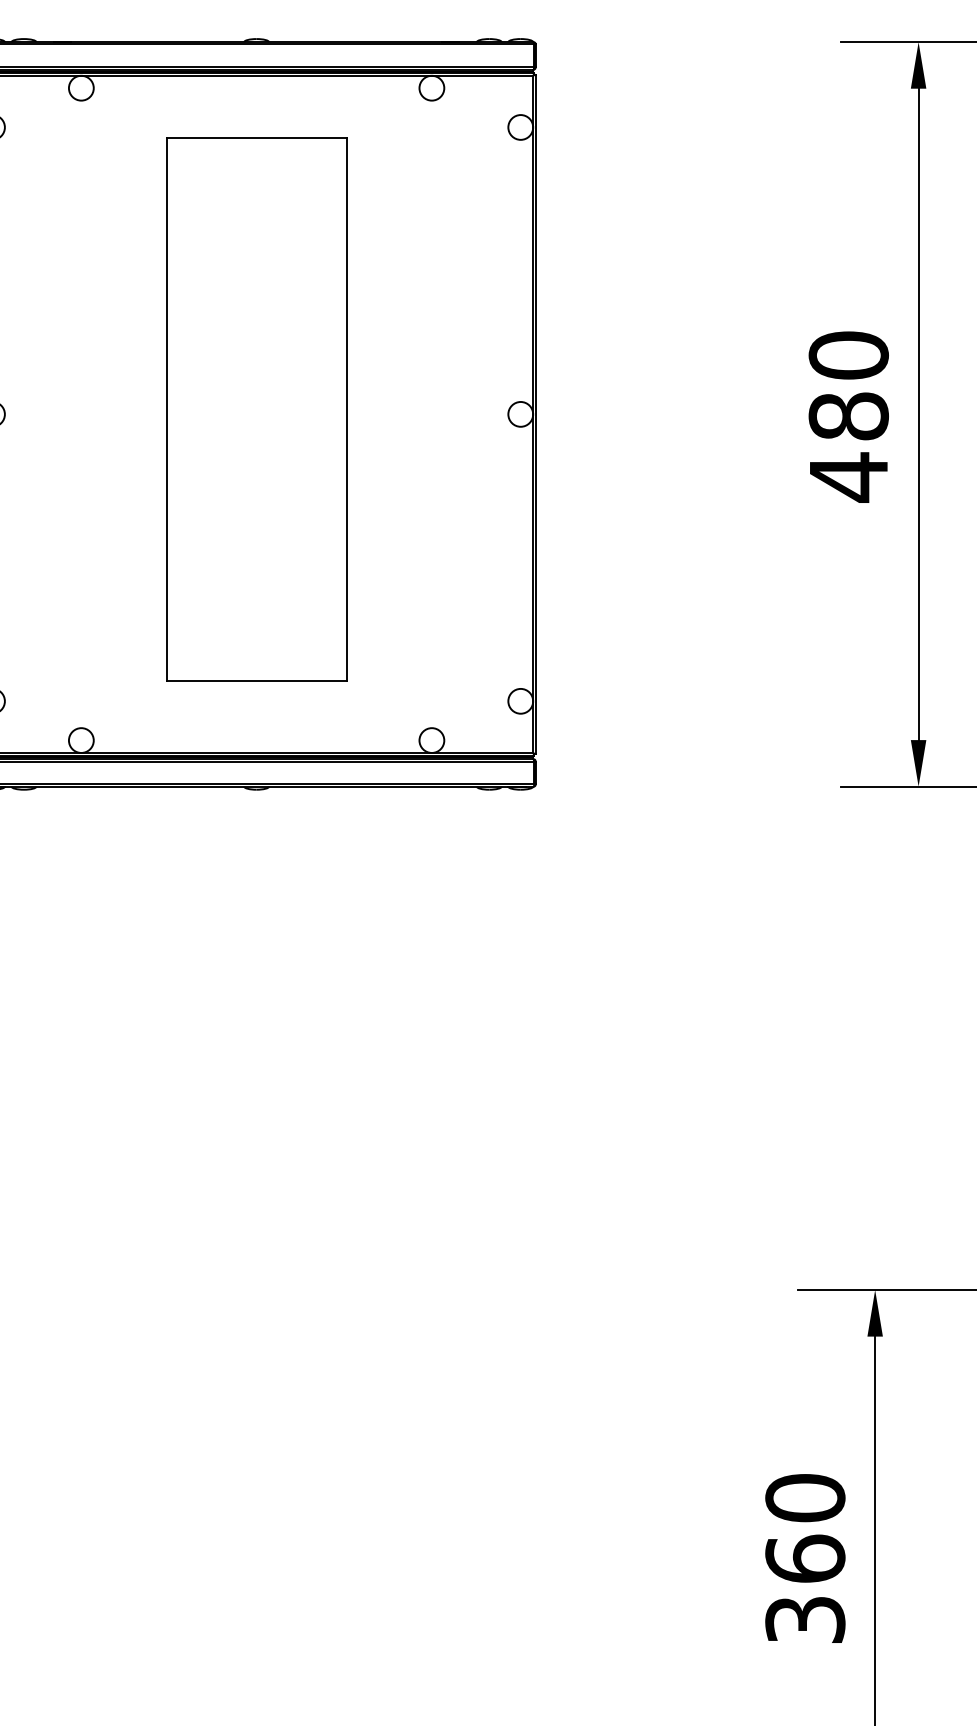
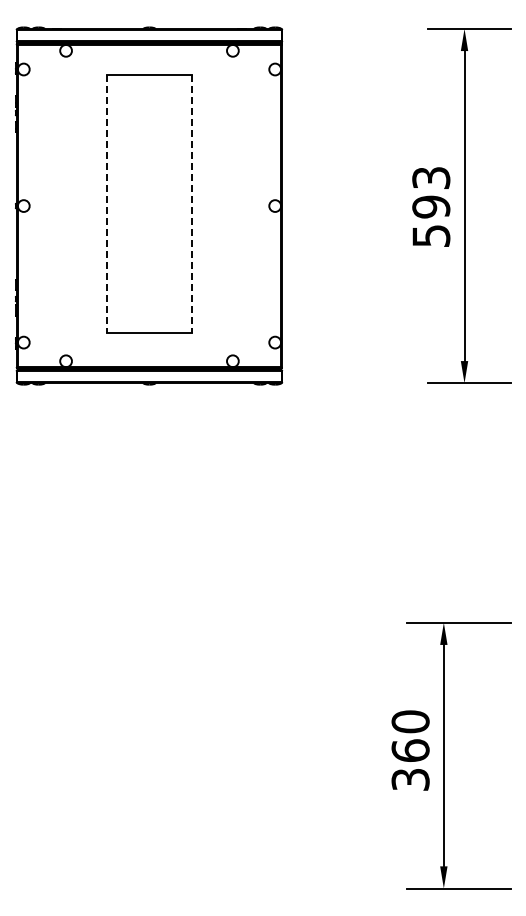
line: (166, 411) -> (106, 204), solid -> dashed
line: (346, 411) -> (192, 204), solid -> dashed
text: (849, 417) -> (431, 207), 480 -> 593

